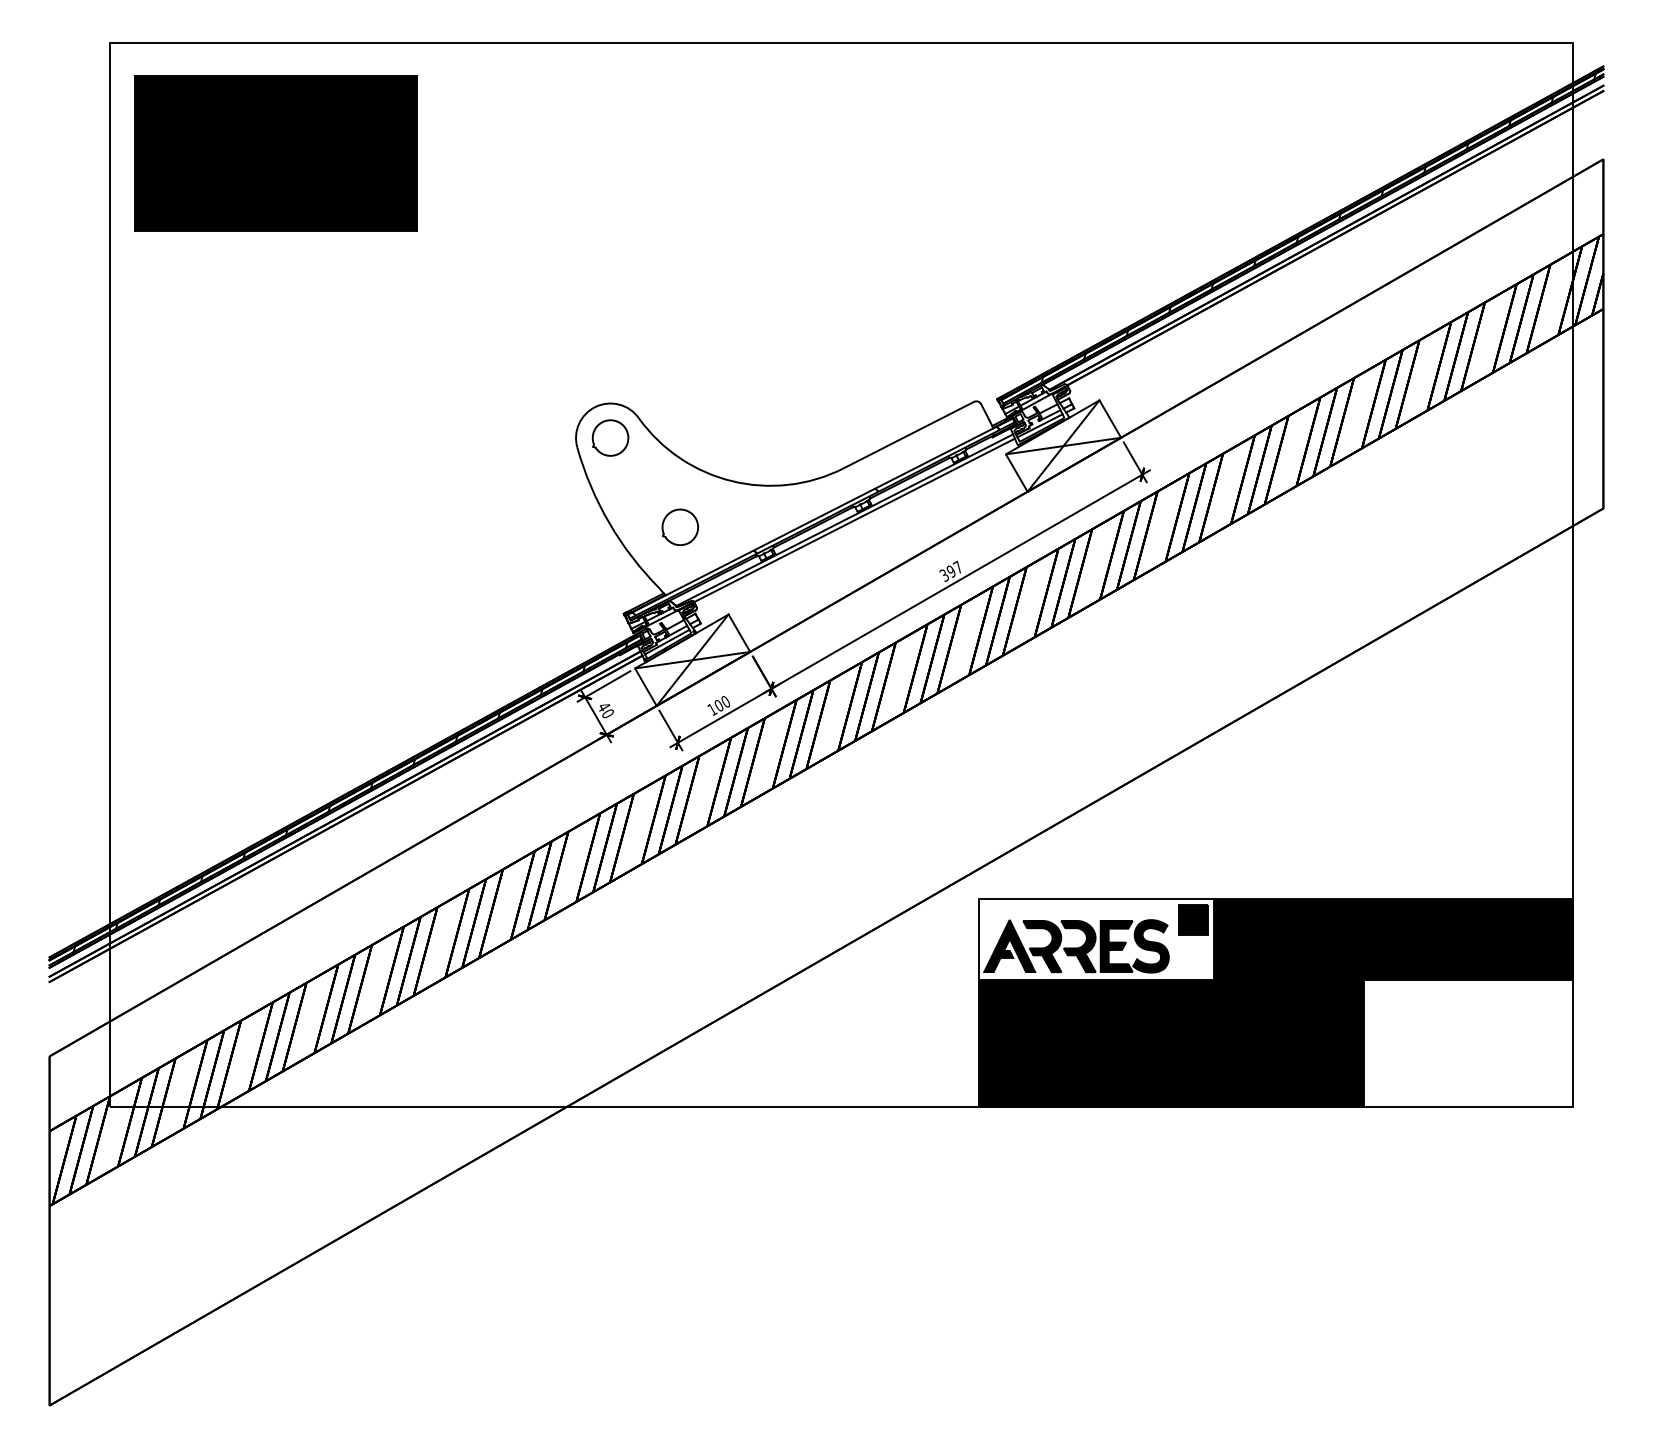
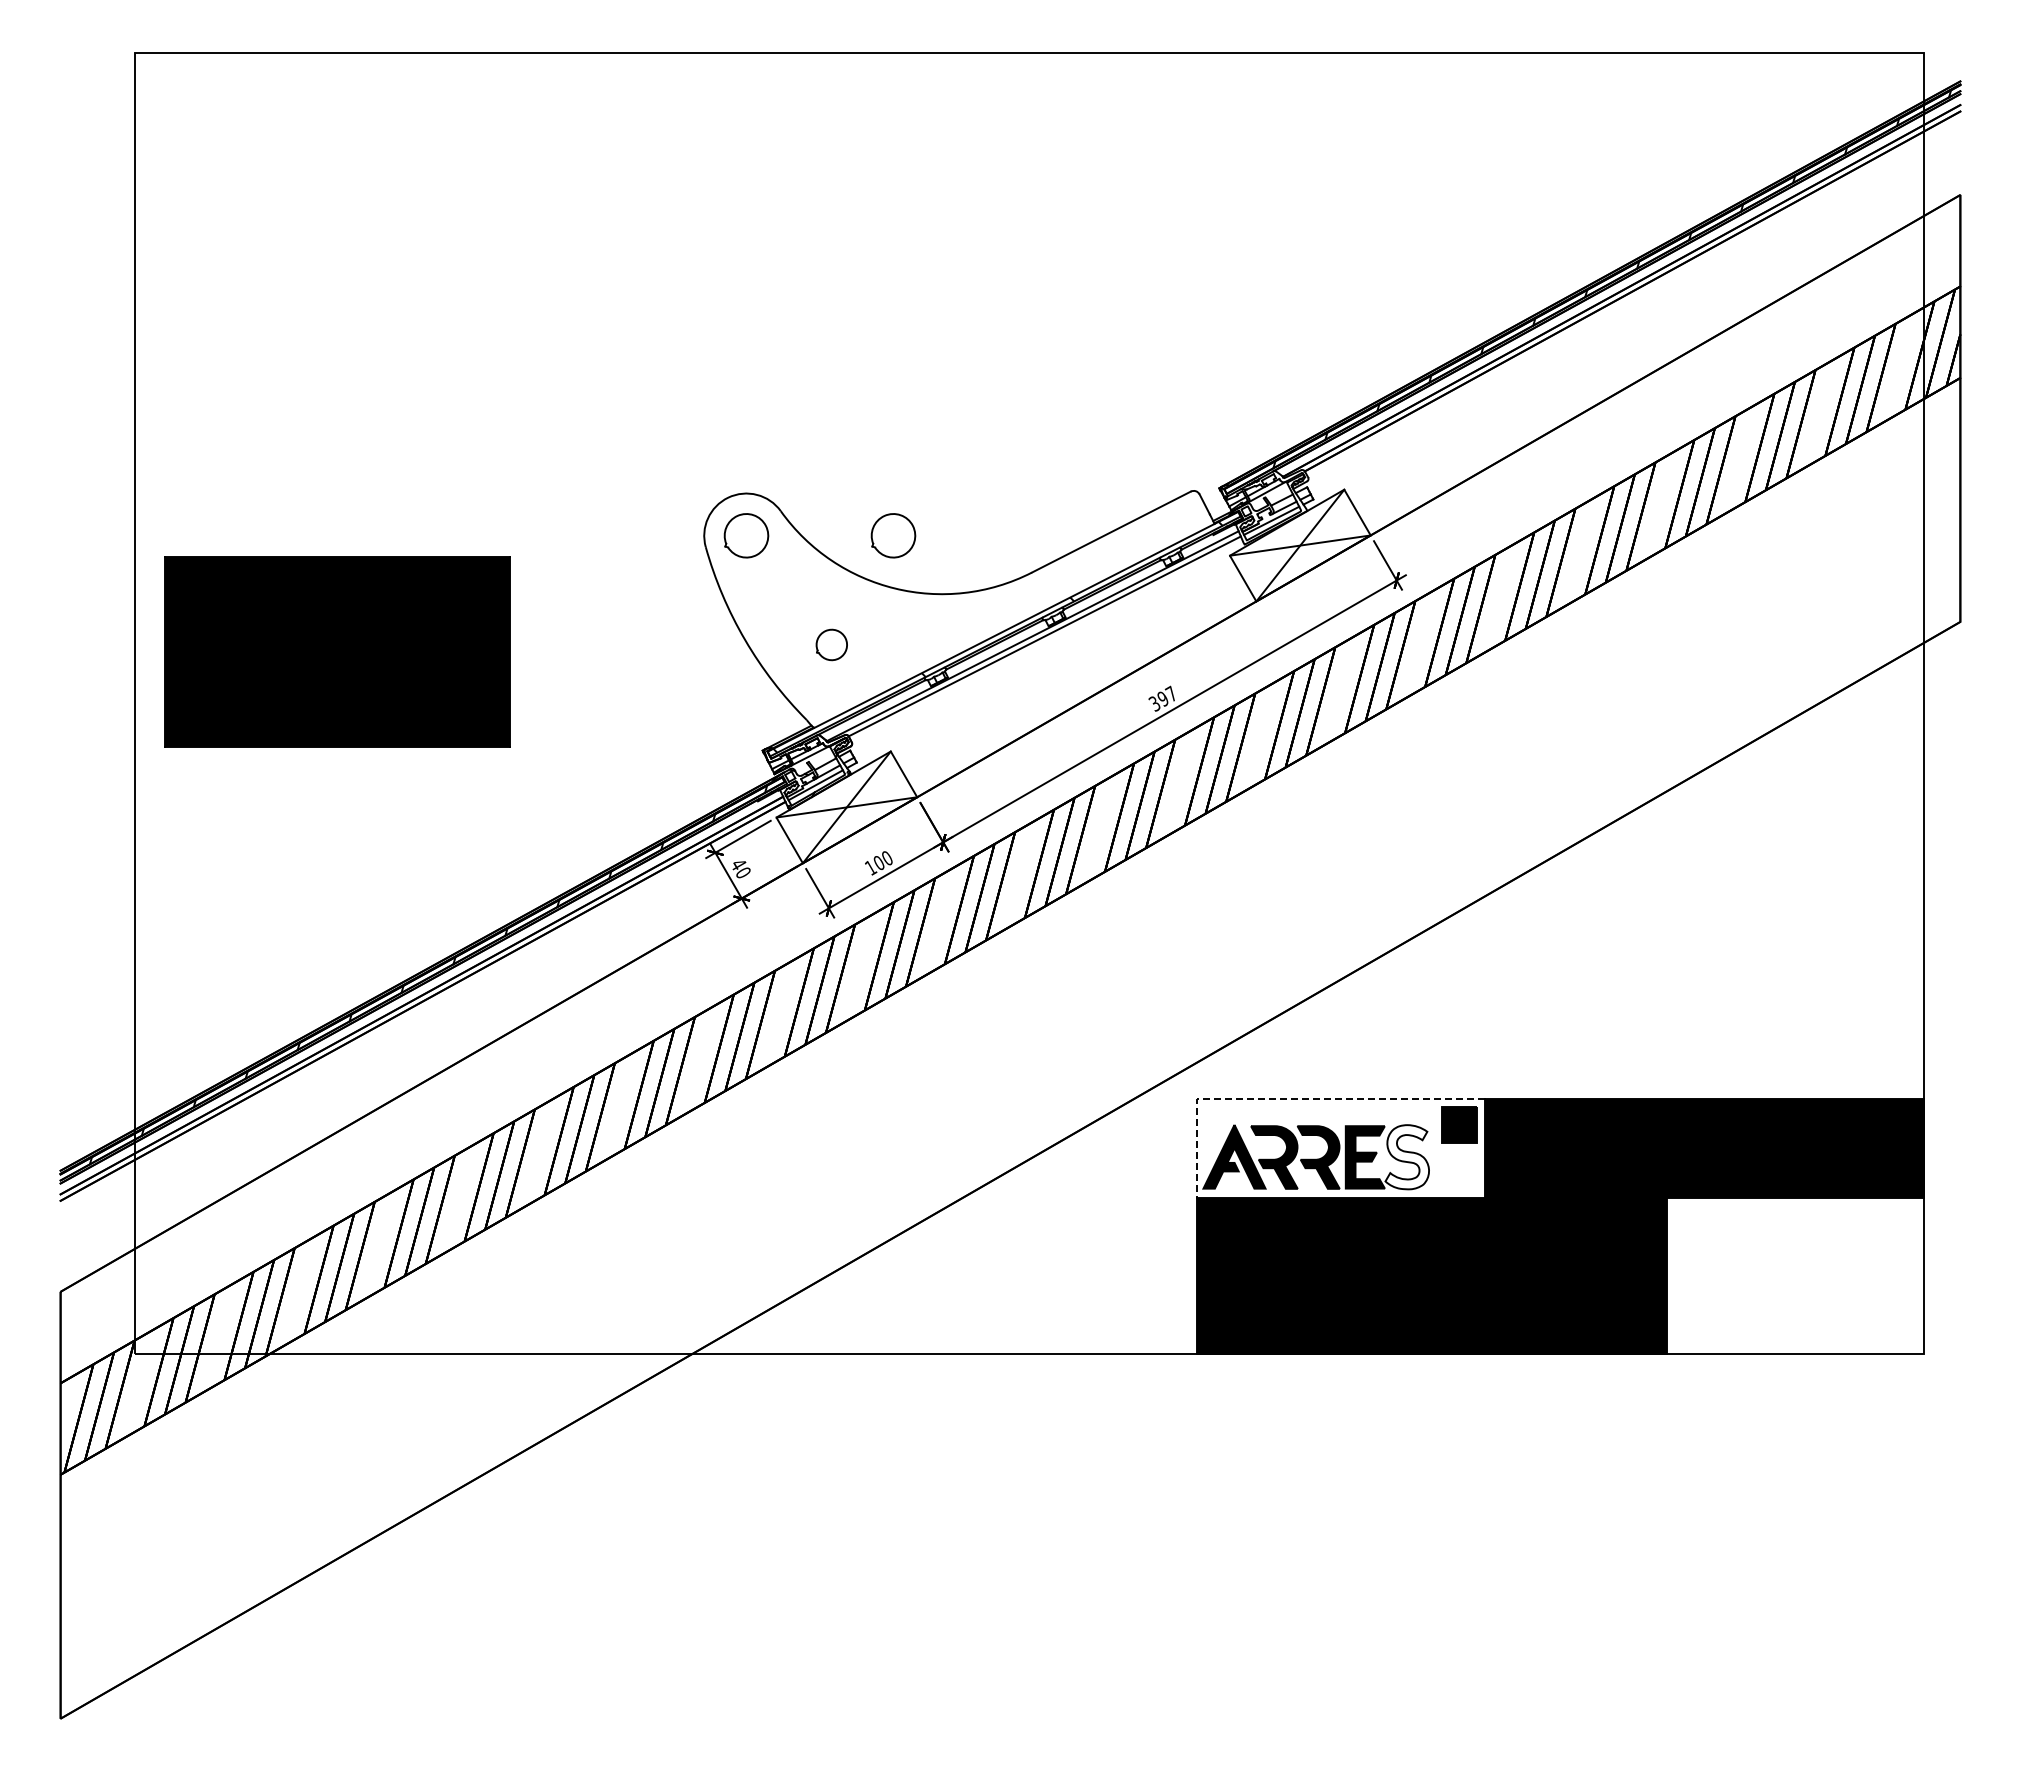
part: (276, 153) -> (337, 651), moved
part: (730, 437) -> (893, 535), added
hatch: (815, 520) -> (997, 636), removed
part: (680, 526) -> (831, 644), size x0.7
line: (1055, 899) -> (1290, 1099), solid -> dashed
fill: (1151, 946) -> (1407, 1157), removed

